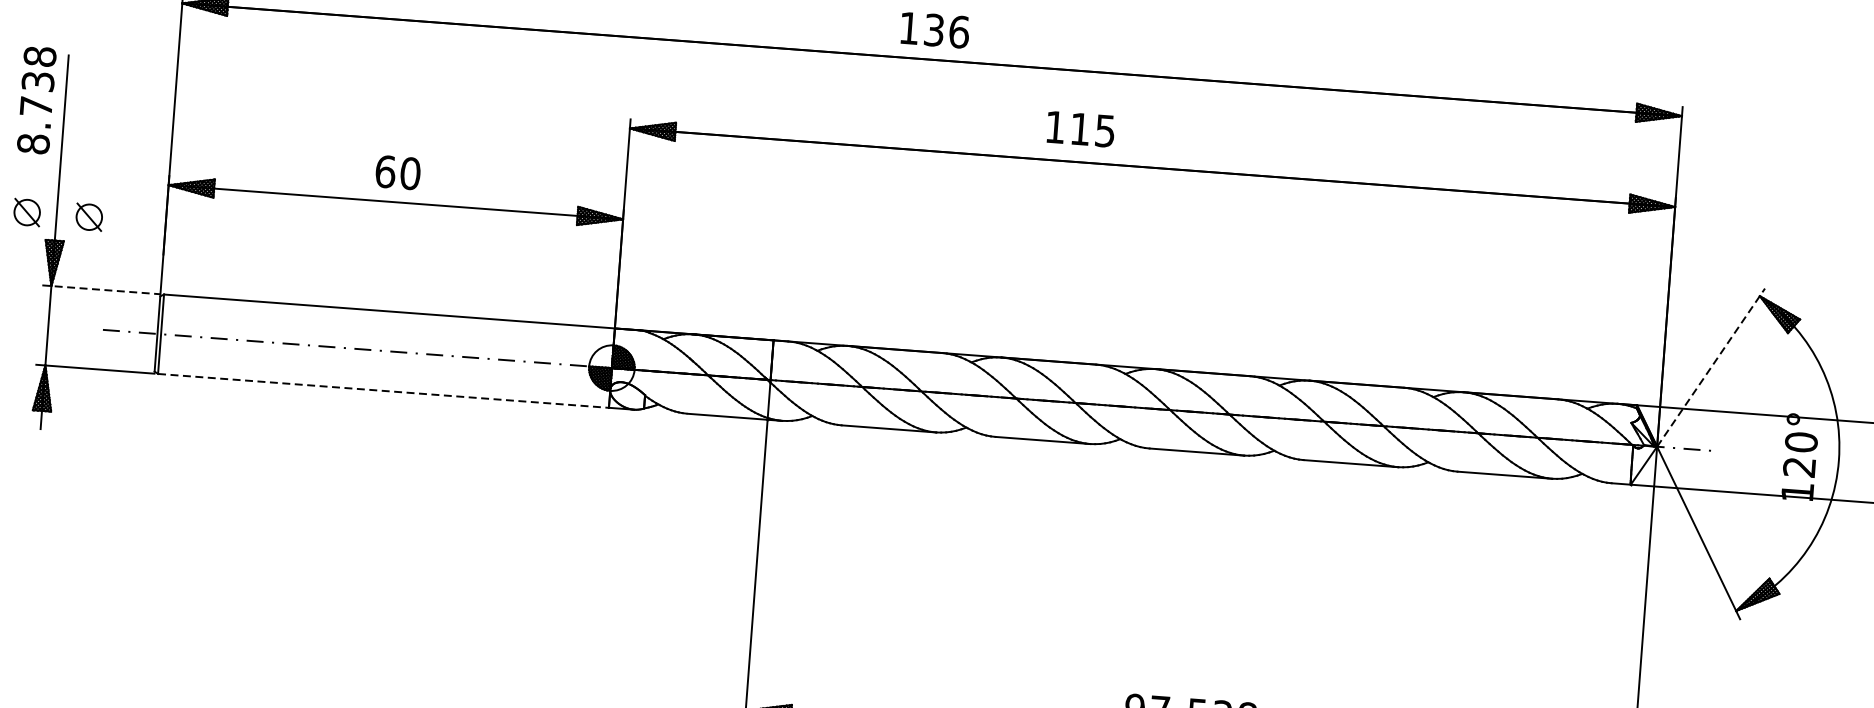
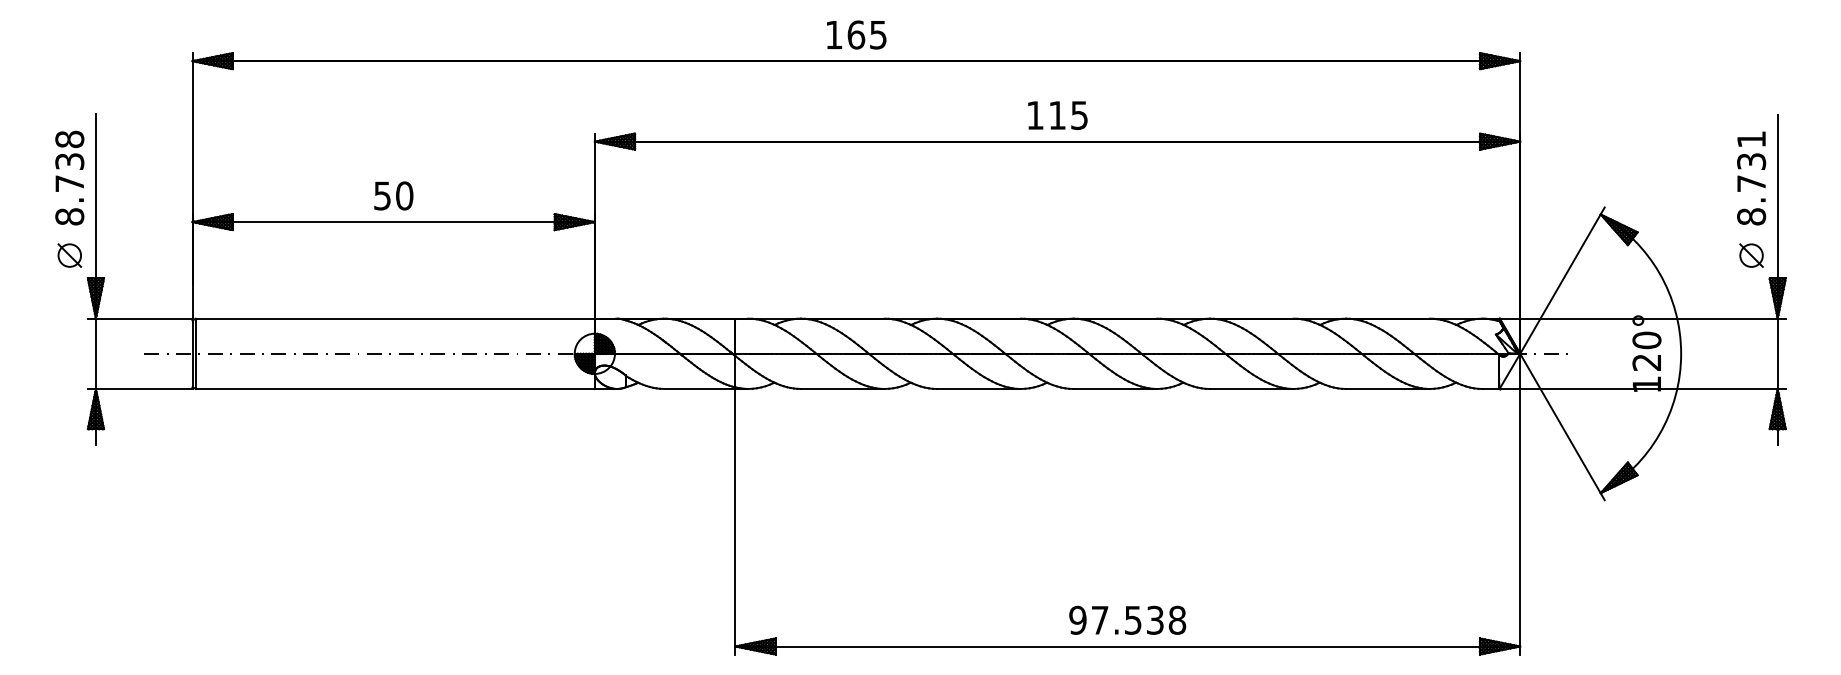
text: (946, 30) -> (867, 34), 136 -> 165
text: (36, 99) -> (69, 177), moved
text: (1080, 129) -> (1057, 115), moved
text: (385, 171) -> (382, 195), 60 -> 50
part: (88, 217) -> (124, 255), removed
line: (101, 289) -> (140, 318), dashed -> solid
line: (1711, 367) -> (1562, 280), dashed -> solid
line: (383, 390) -> (395, 388), dashed -> solid

